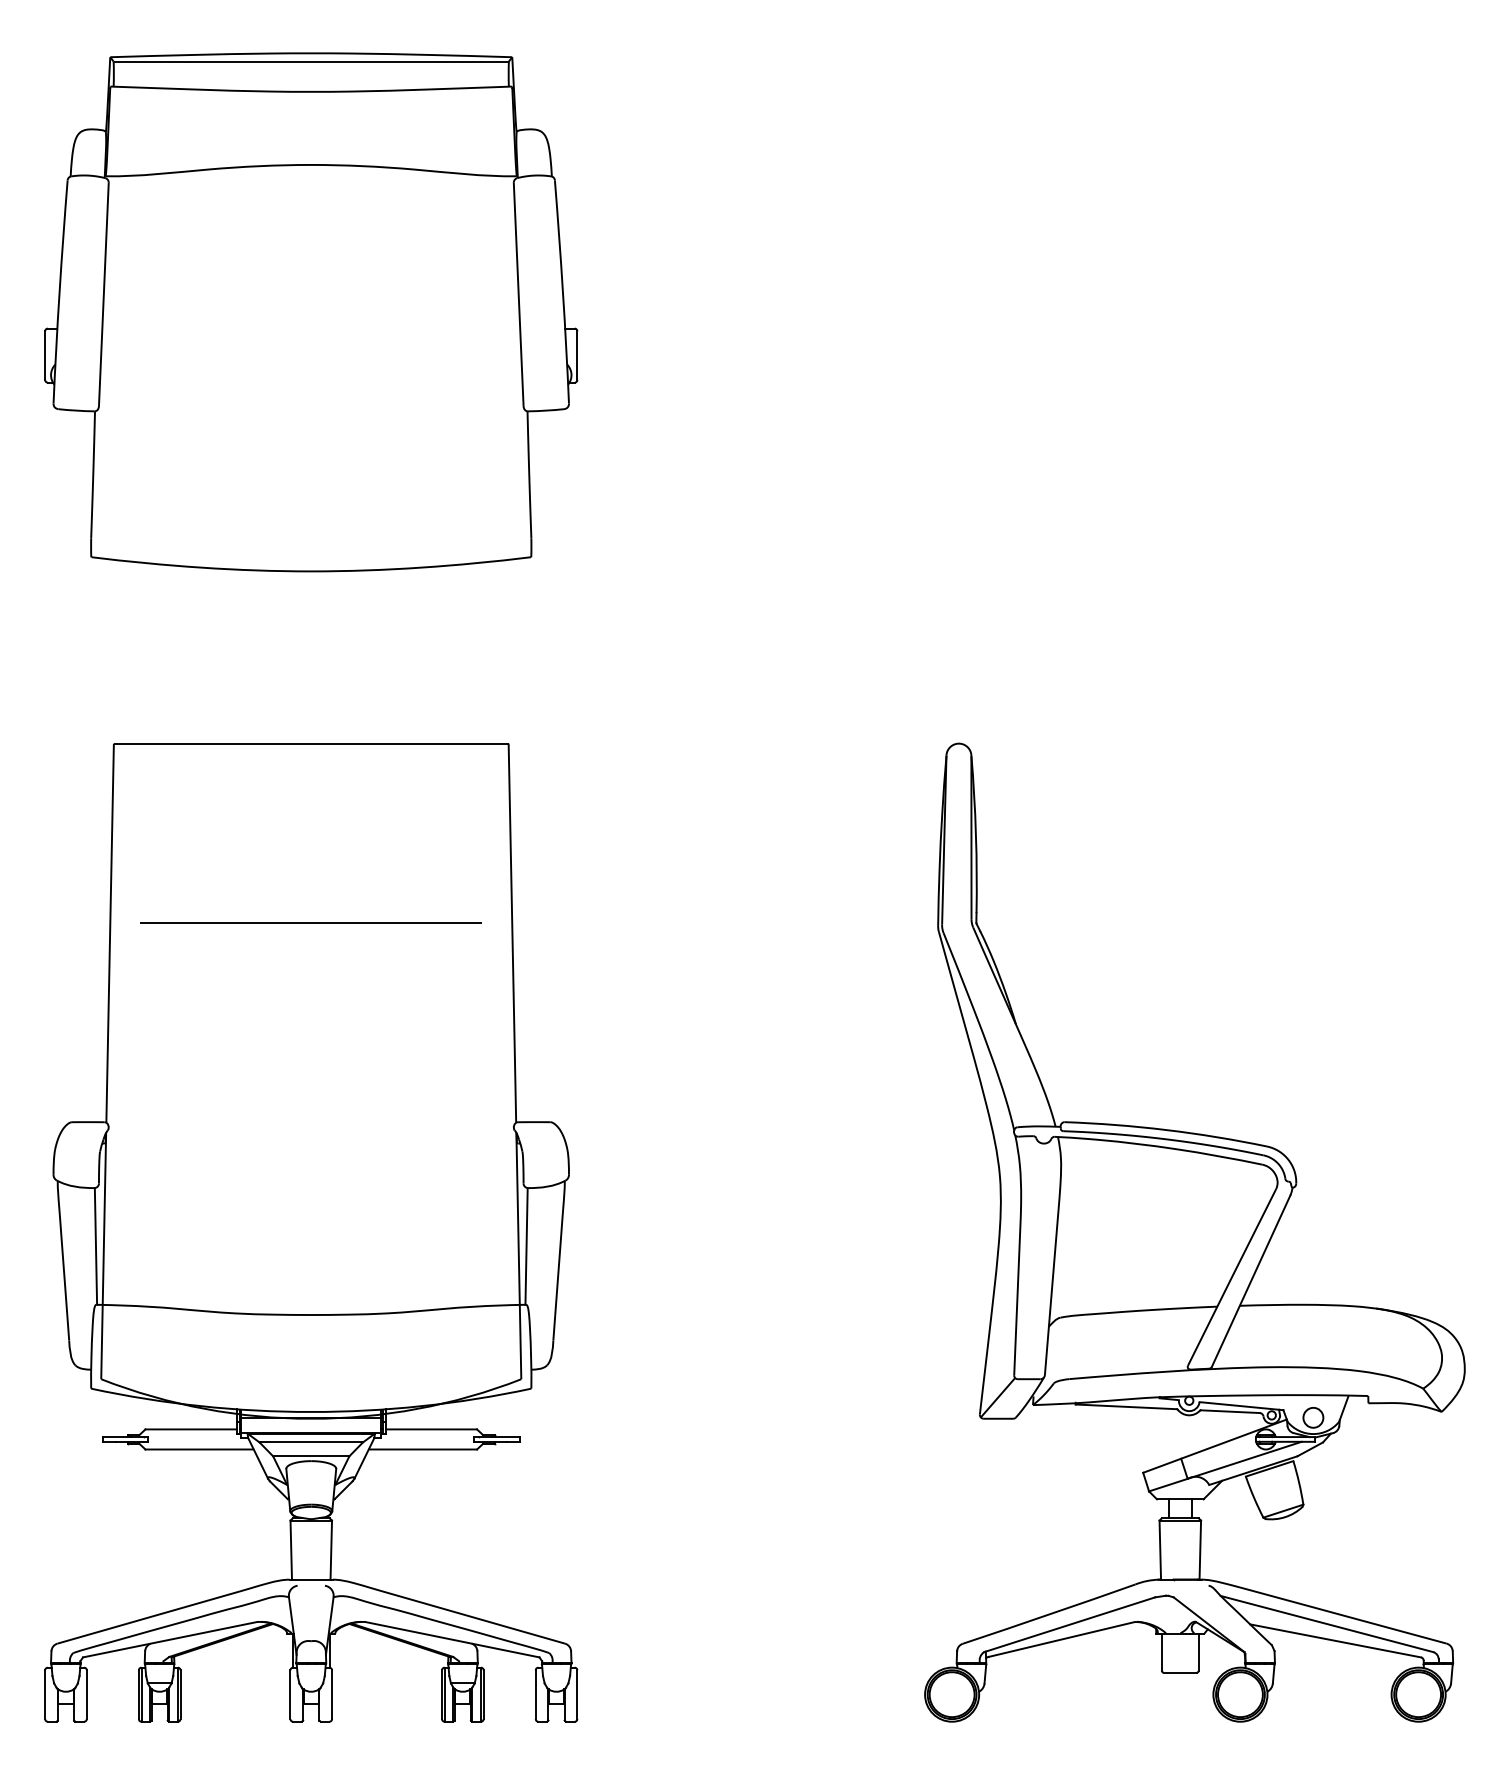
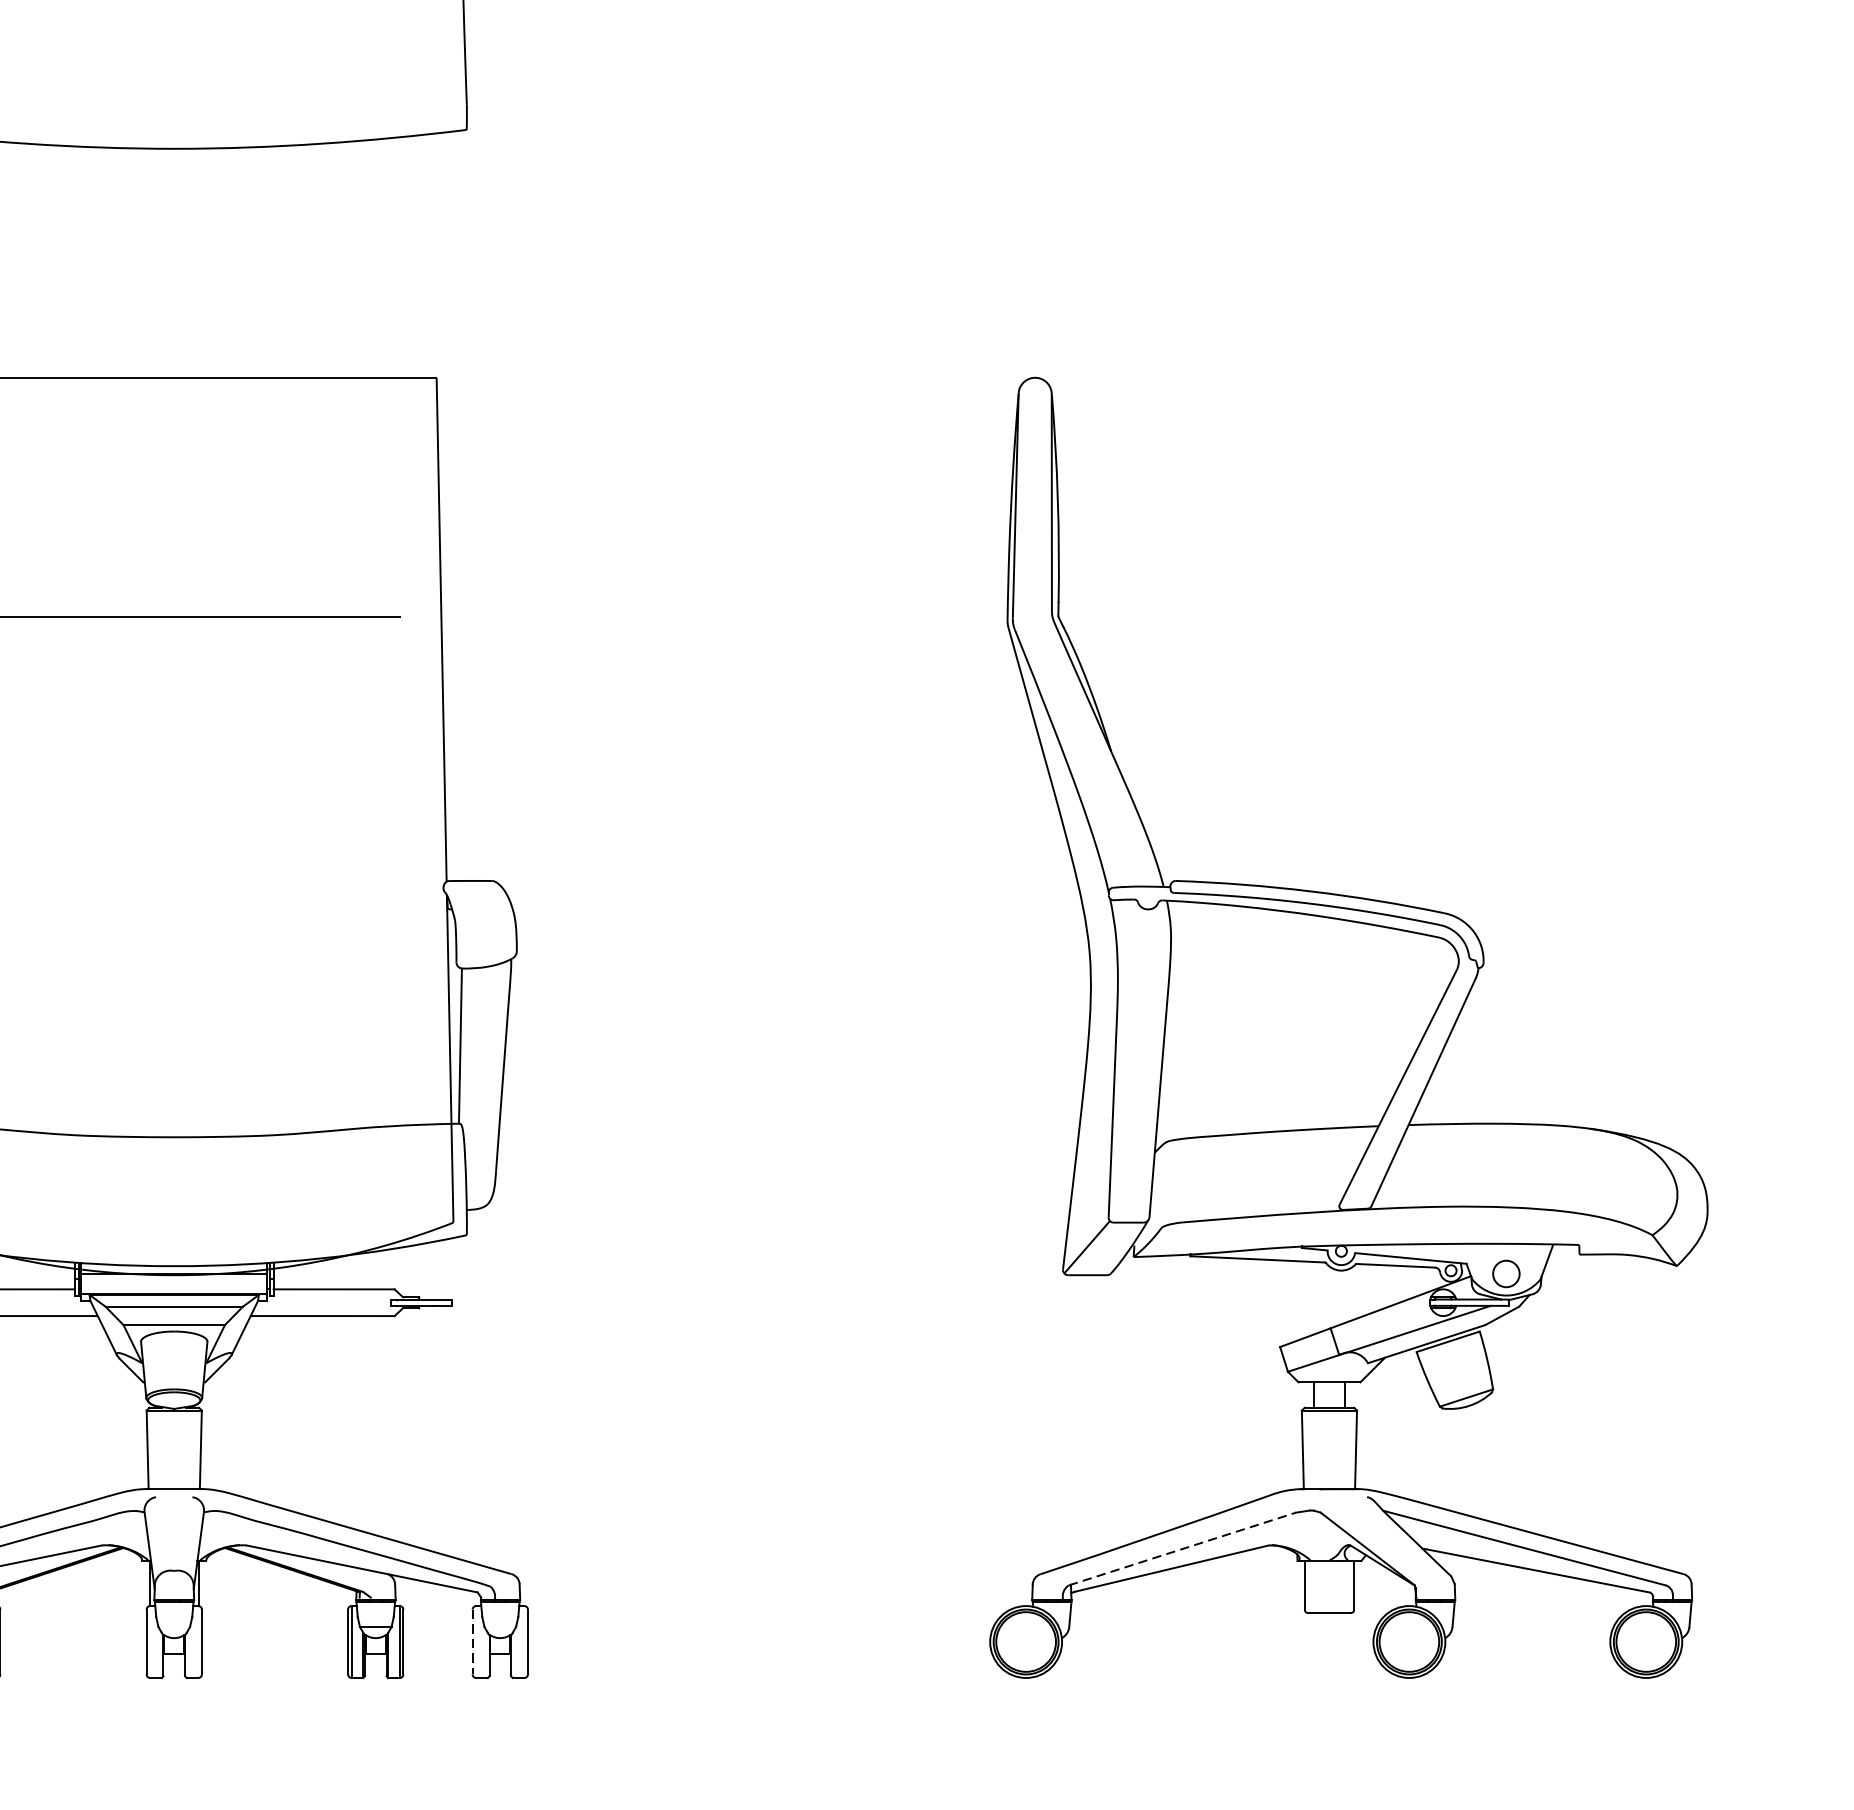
line: (1069, 1624) -> (1182, 1548), solid -> dashed
line: (535, 1695) -> (472, 1643), solid -> dashed

